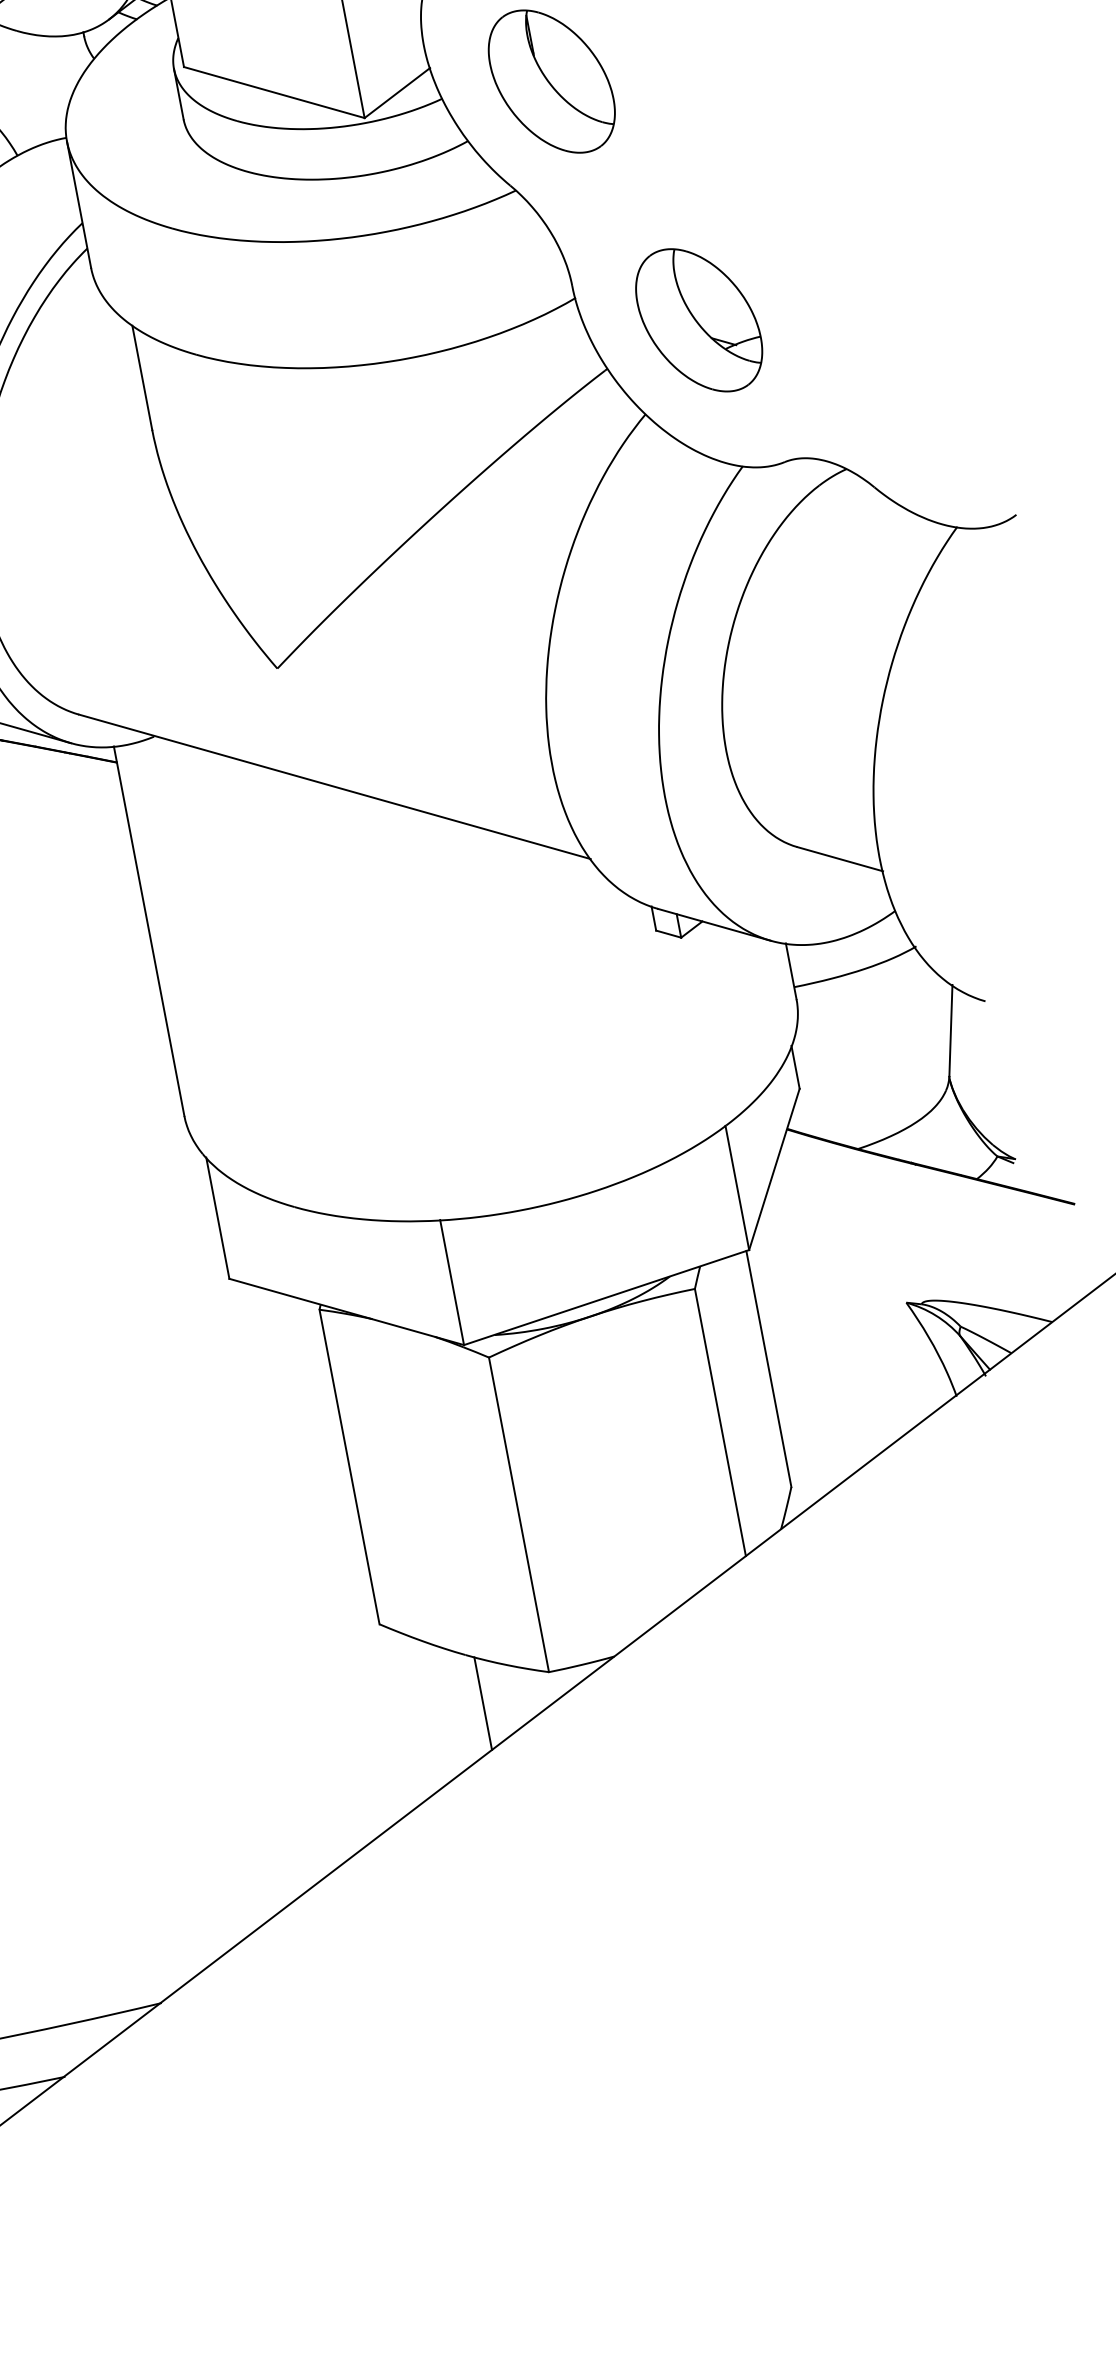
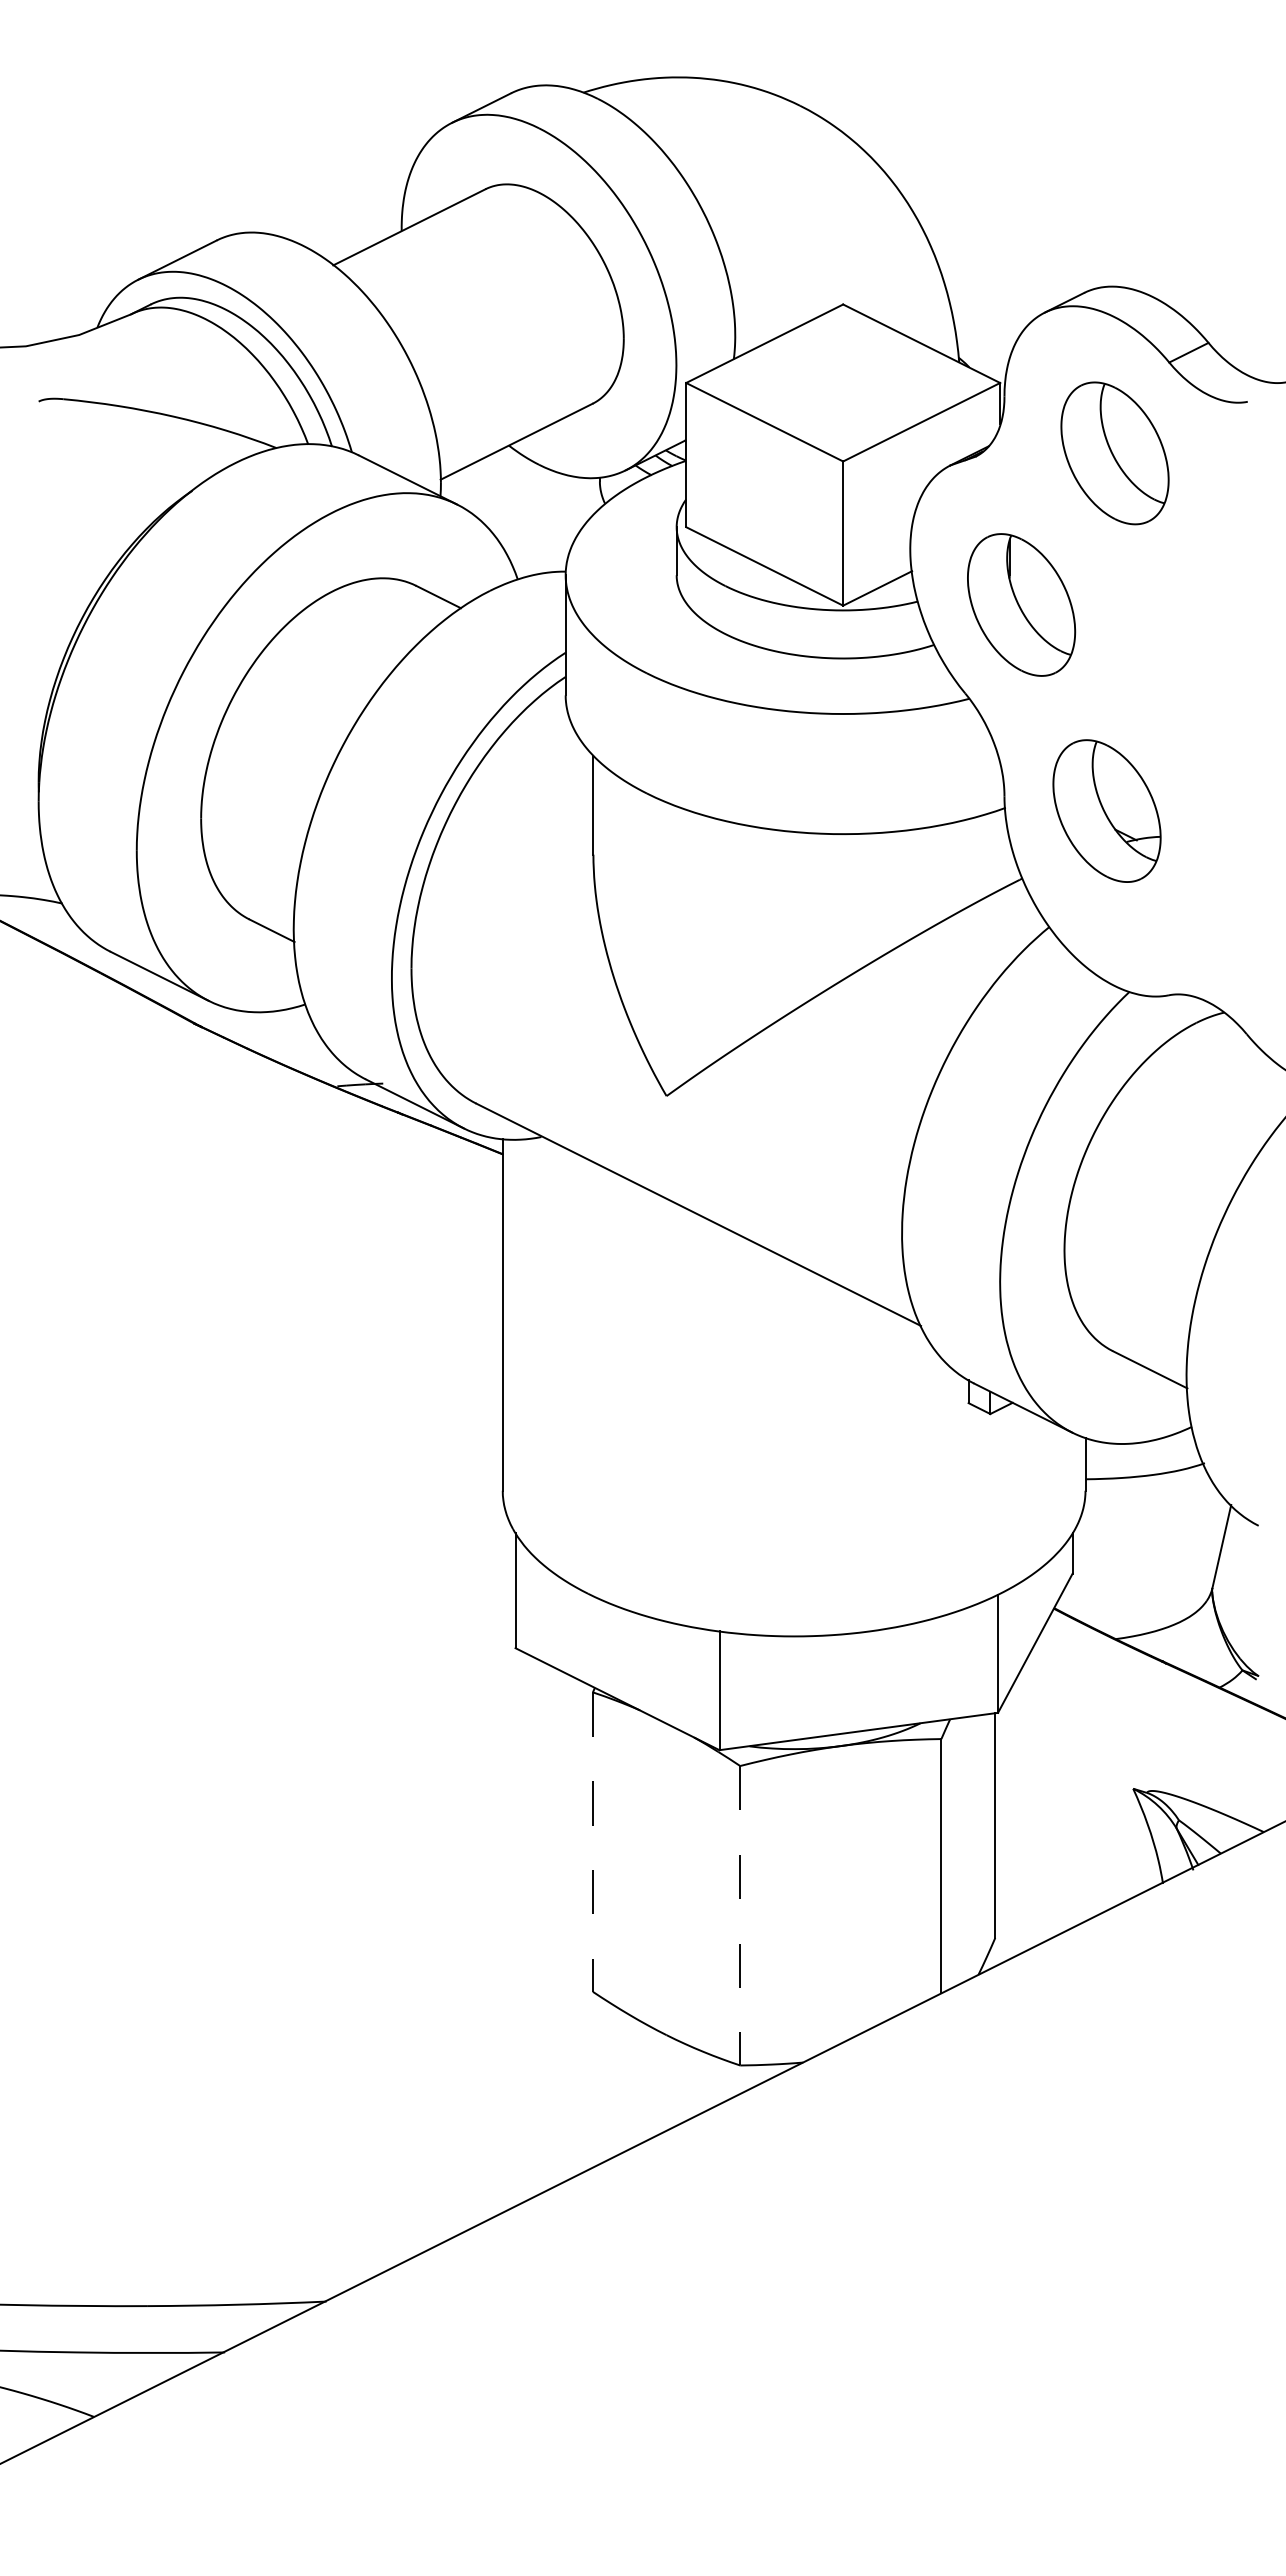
part: (698, 319) -> (1106, 810), moved
line: (349, 1467) -> (592, 1842), solid -> dashed
line: (519, 1514) -> (740, 1915), solid -> dashed
line: (483, 1703) -> (674, 2082), removed

